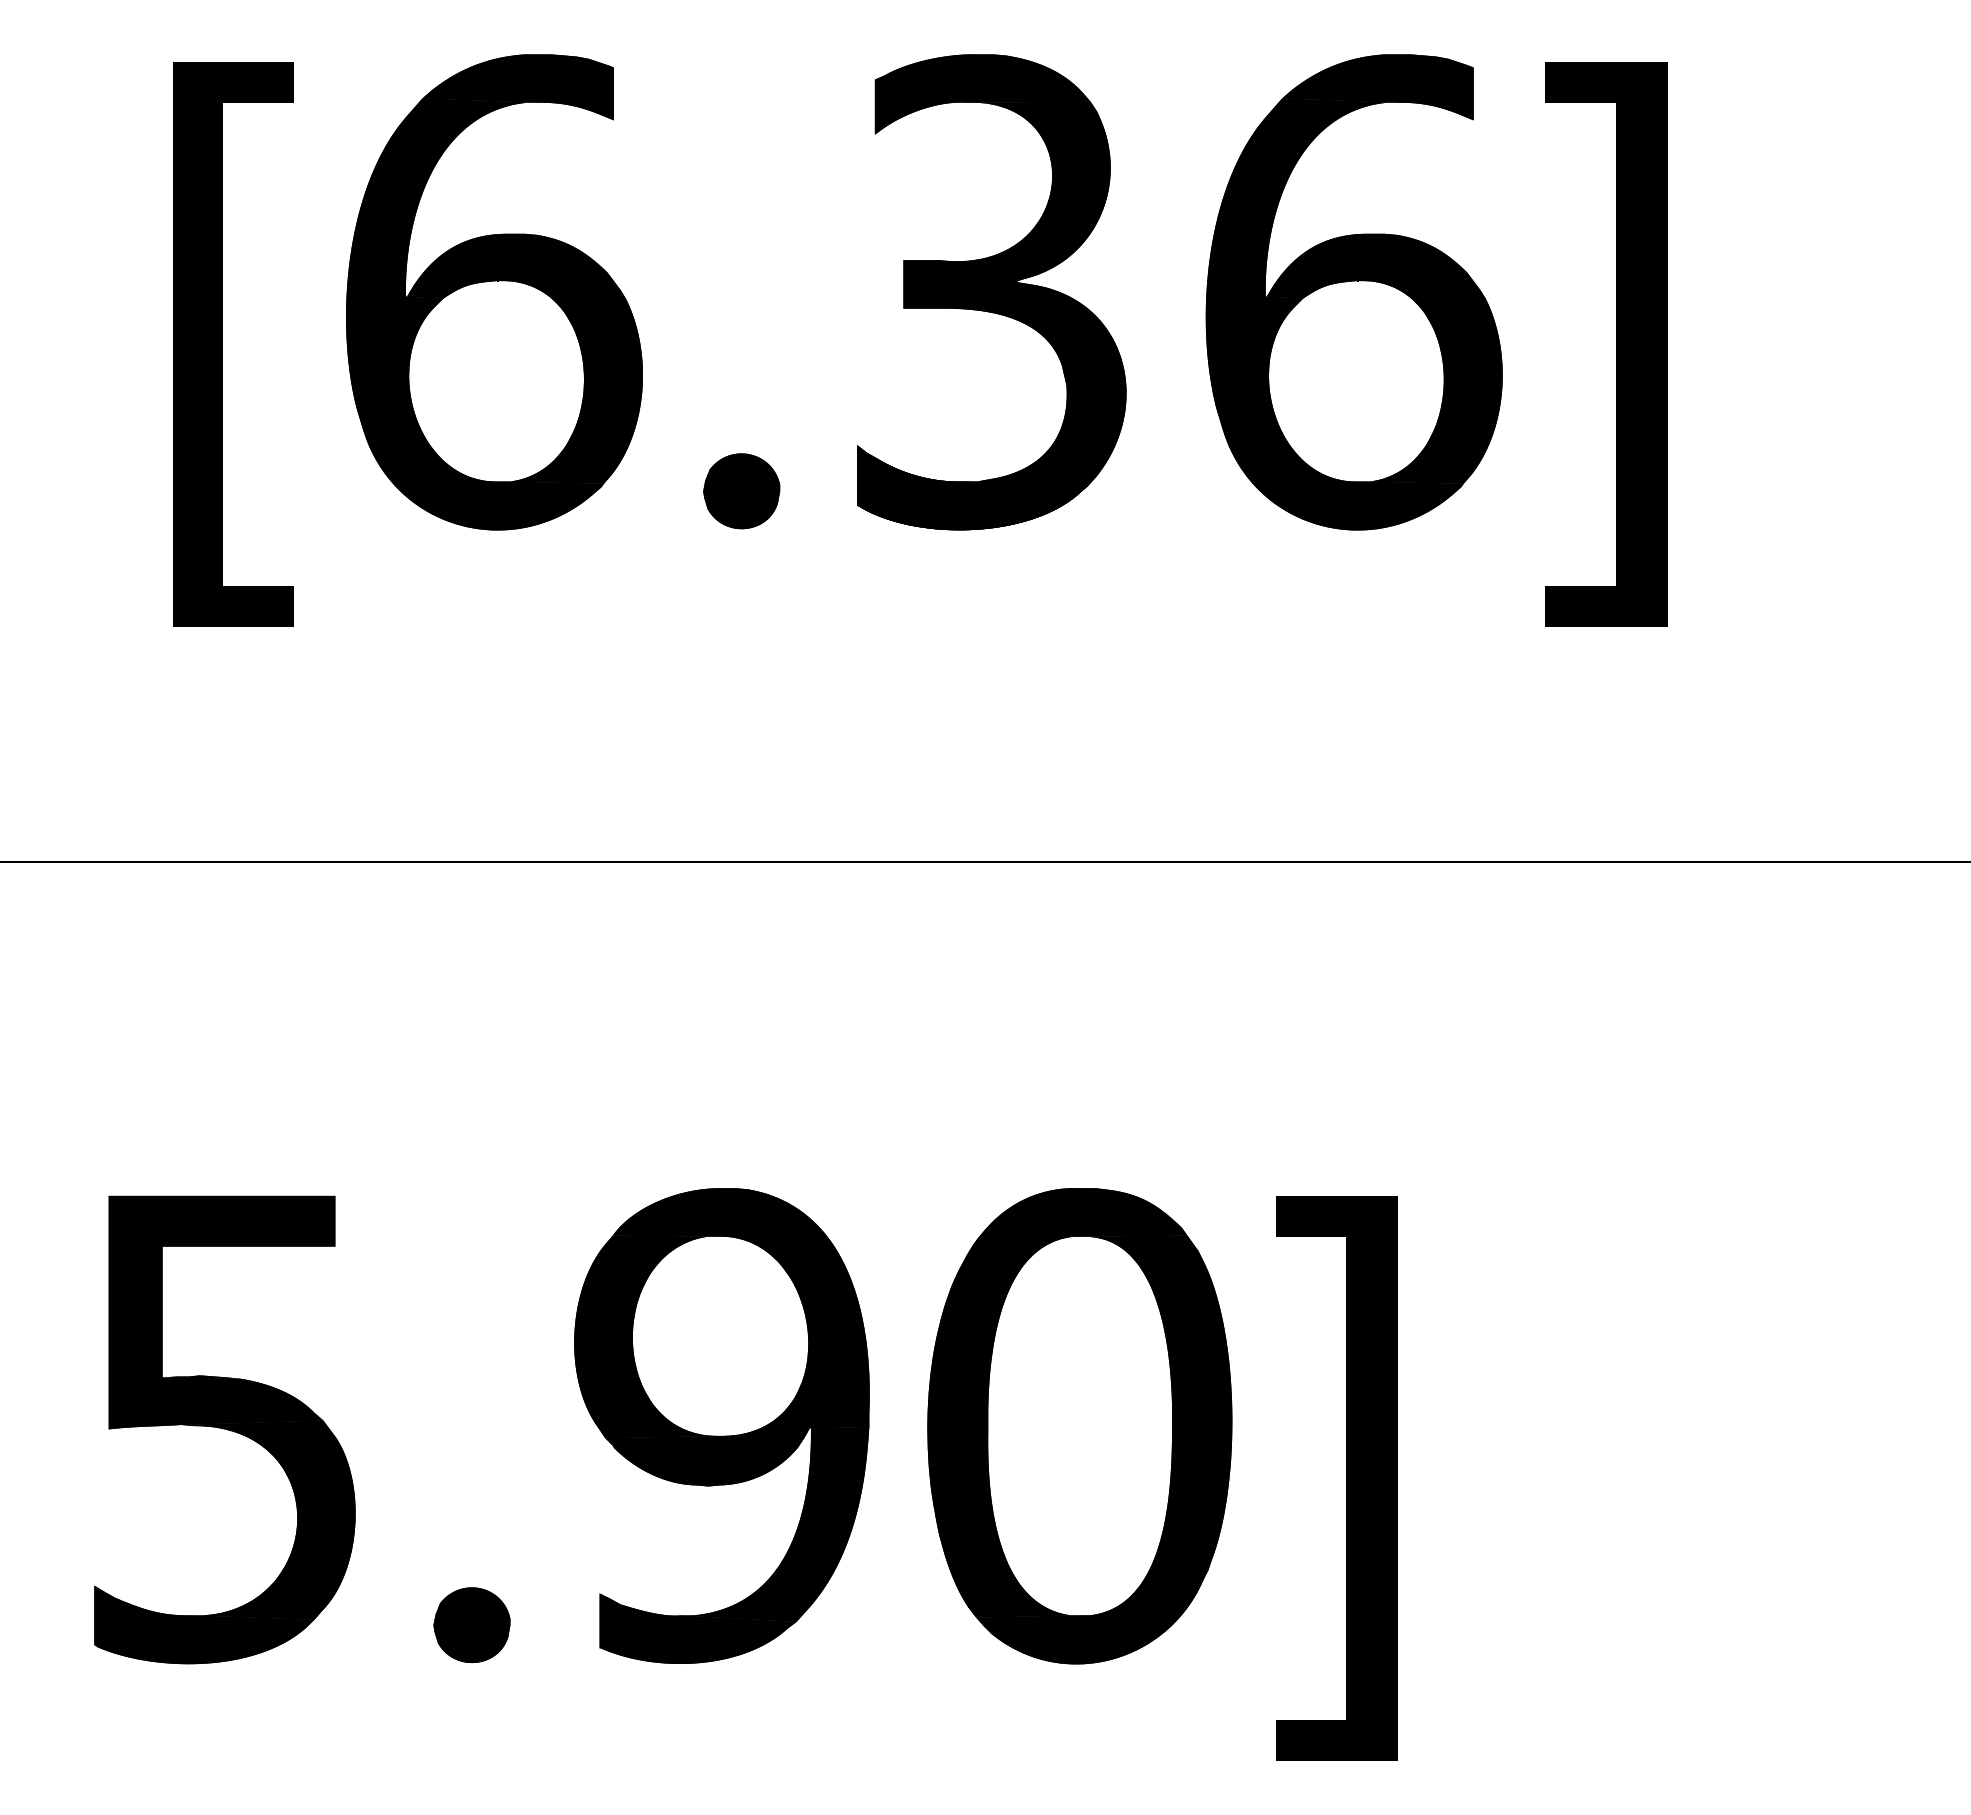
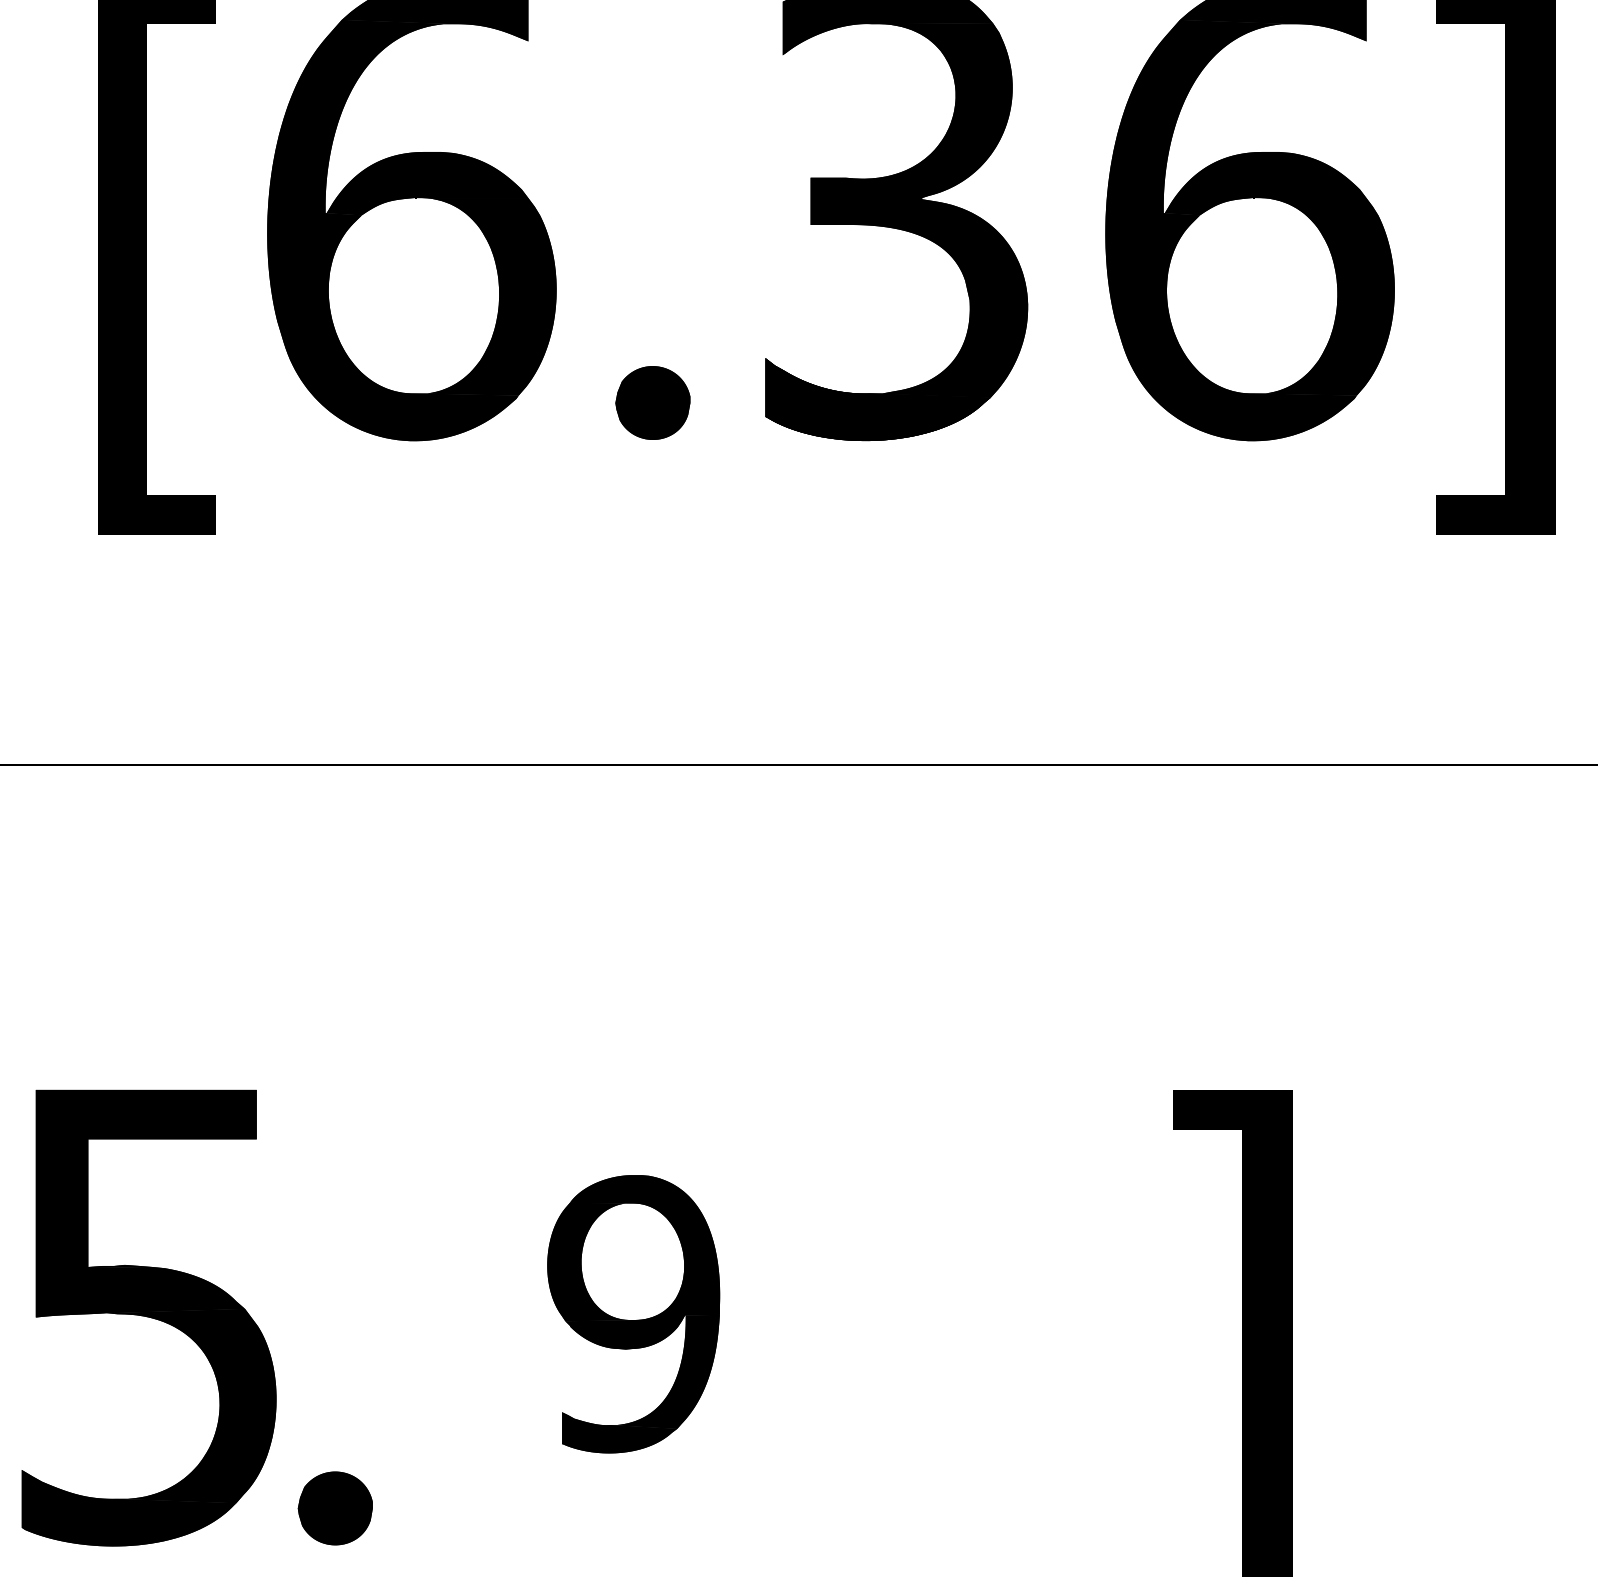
part: (721, 1425) -> (633, 1313), size x0.6
part: (1079, 1426) -> (982, 1314), removed
part: (471, 1625) -> (334, 1508), moved

